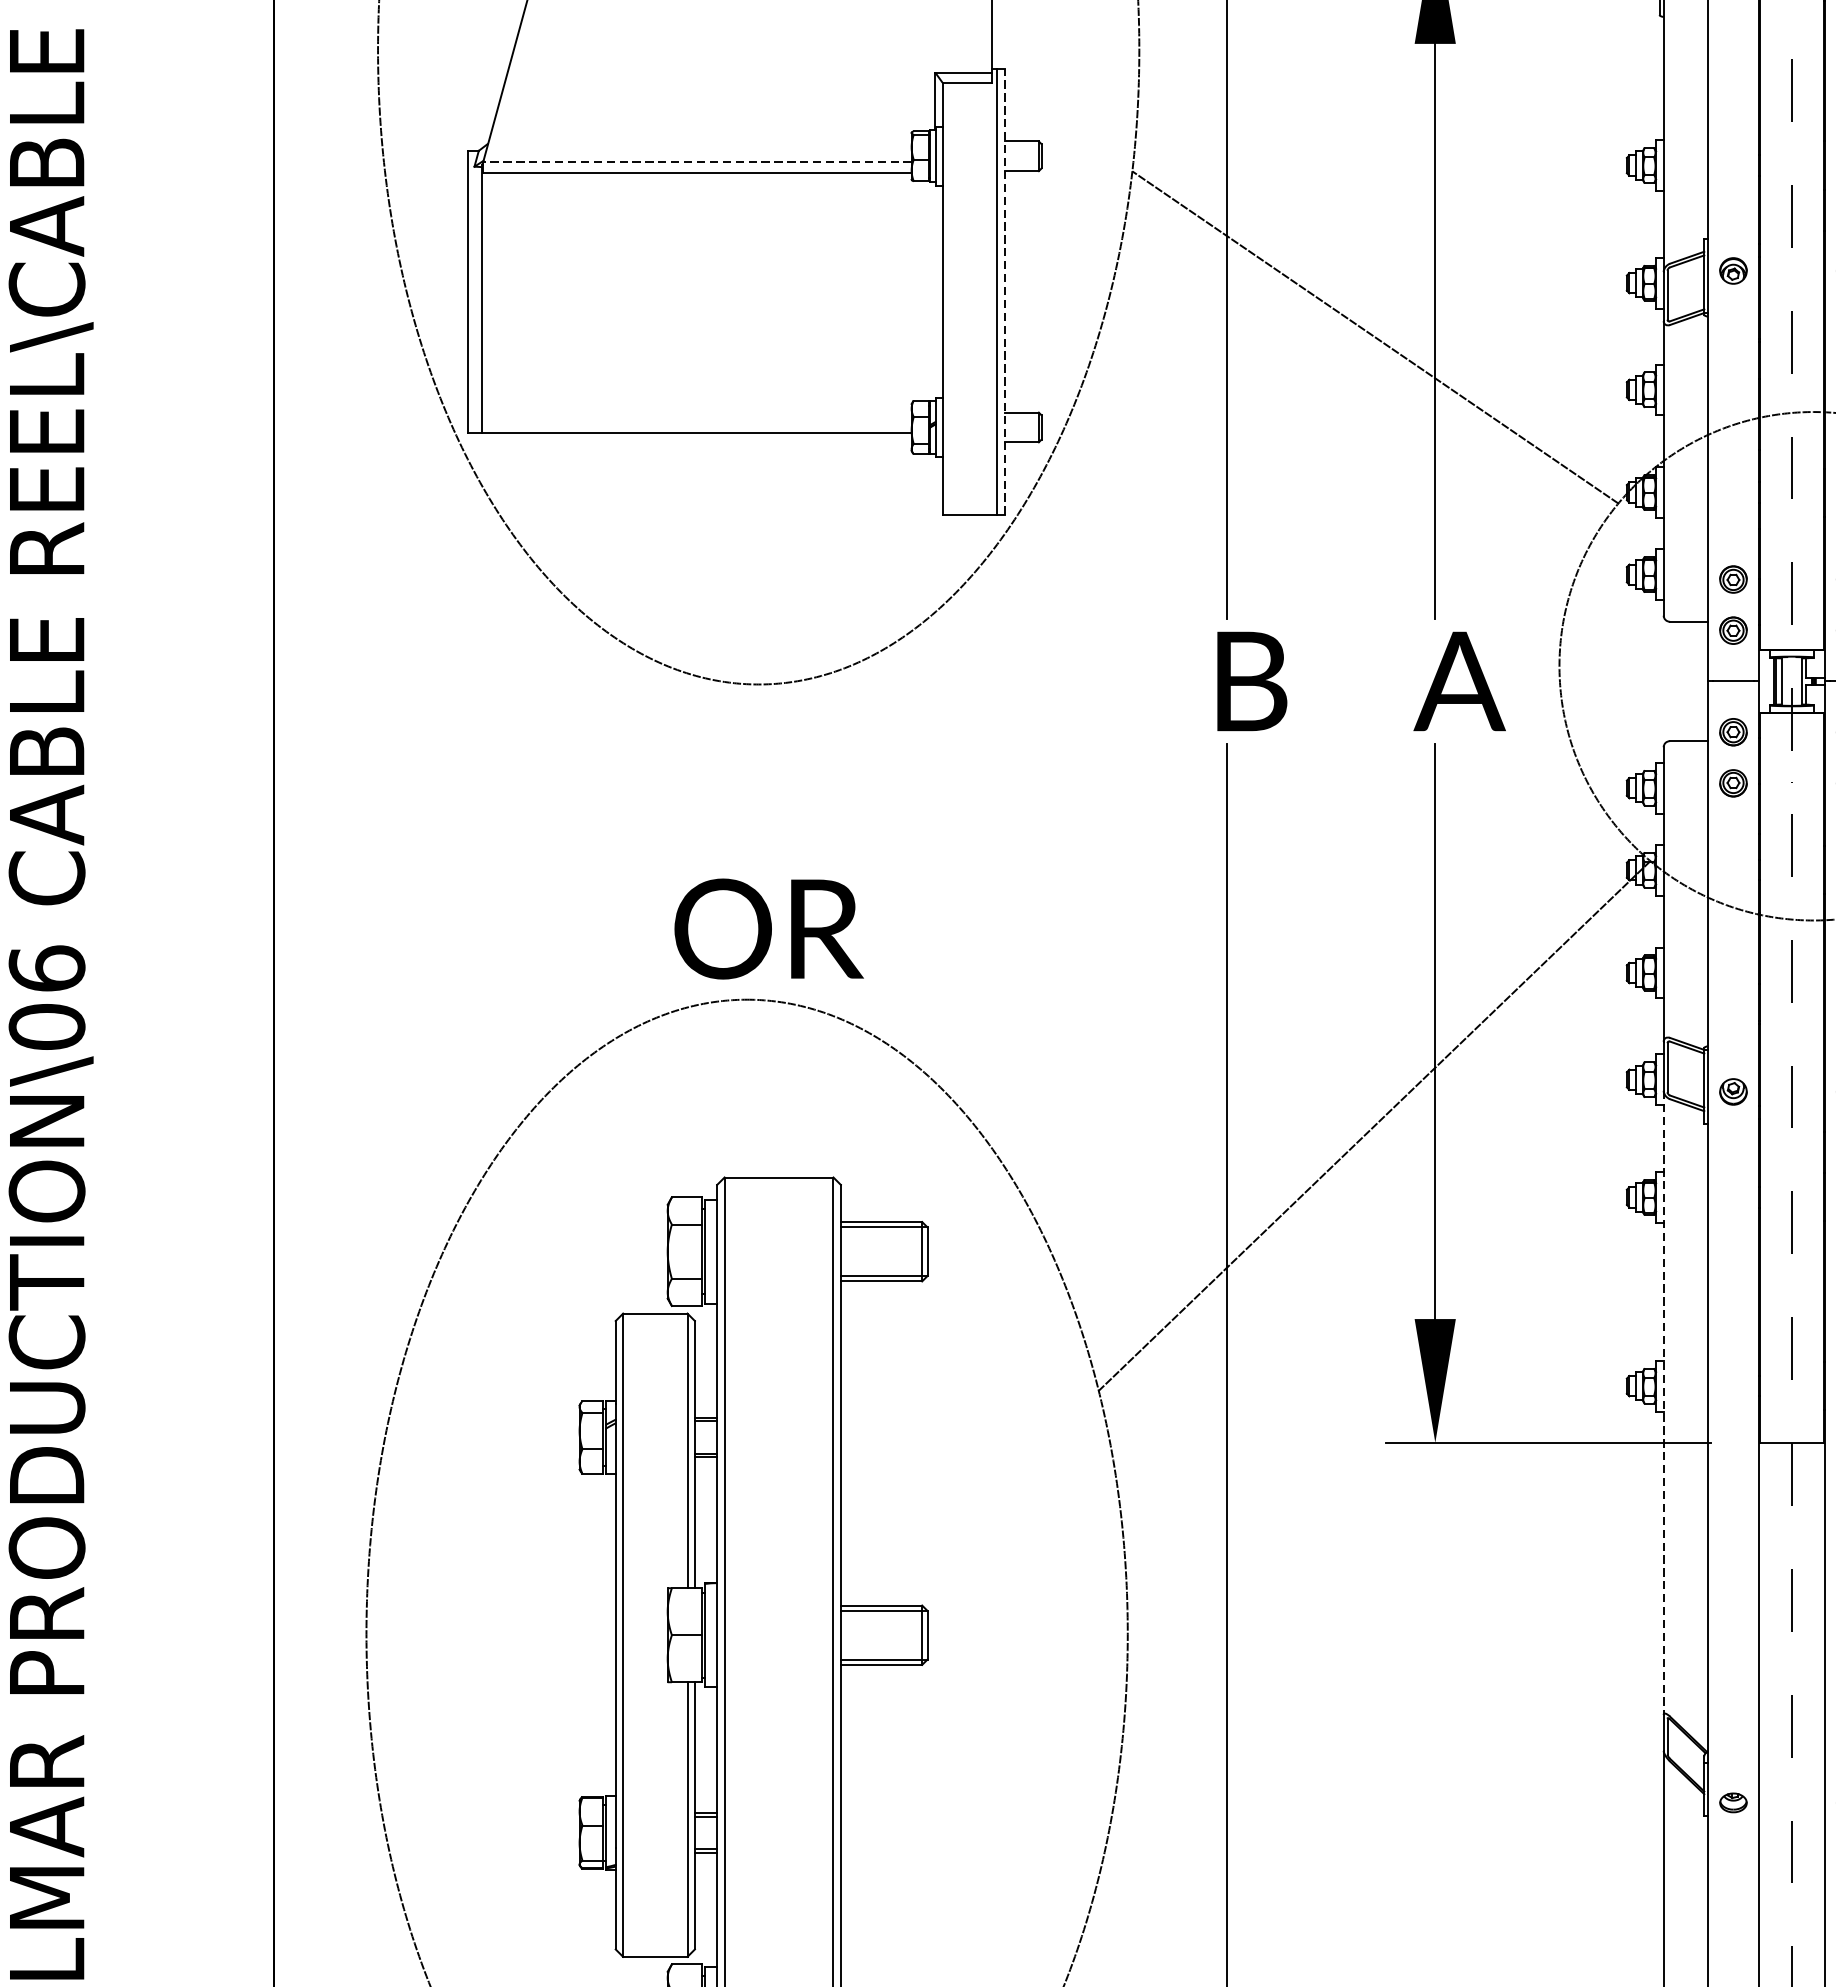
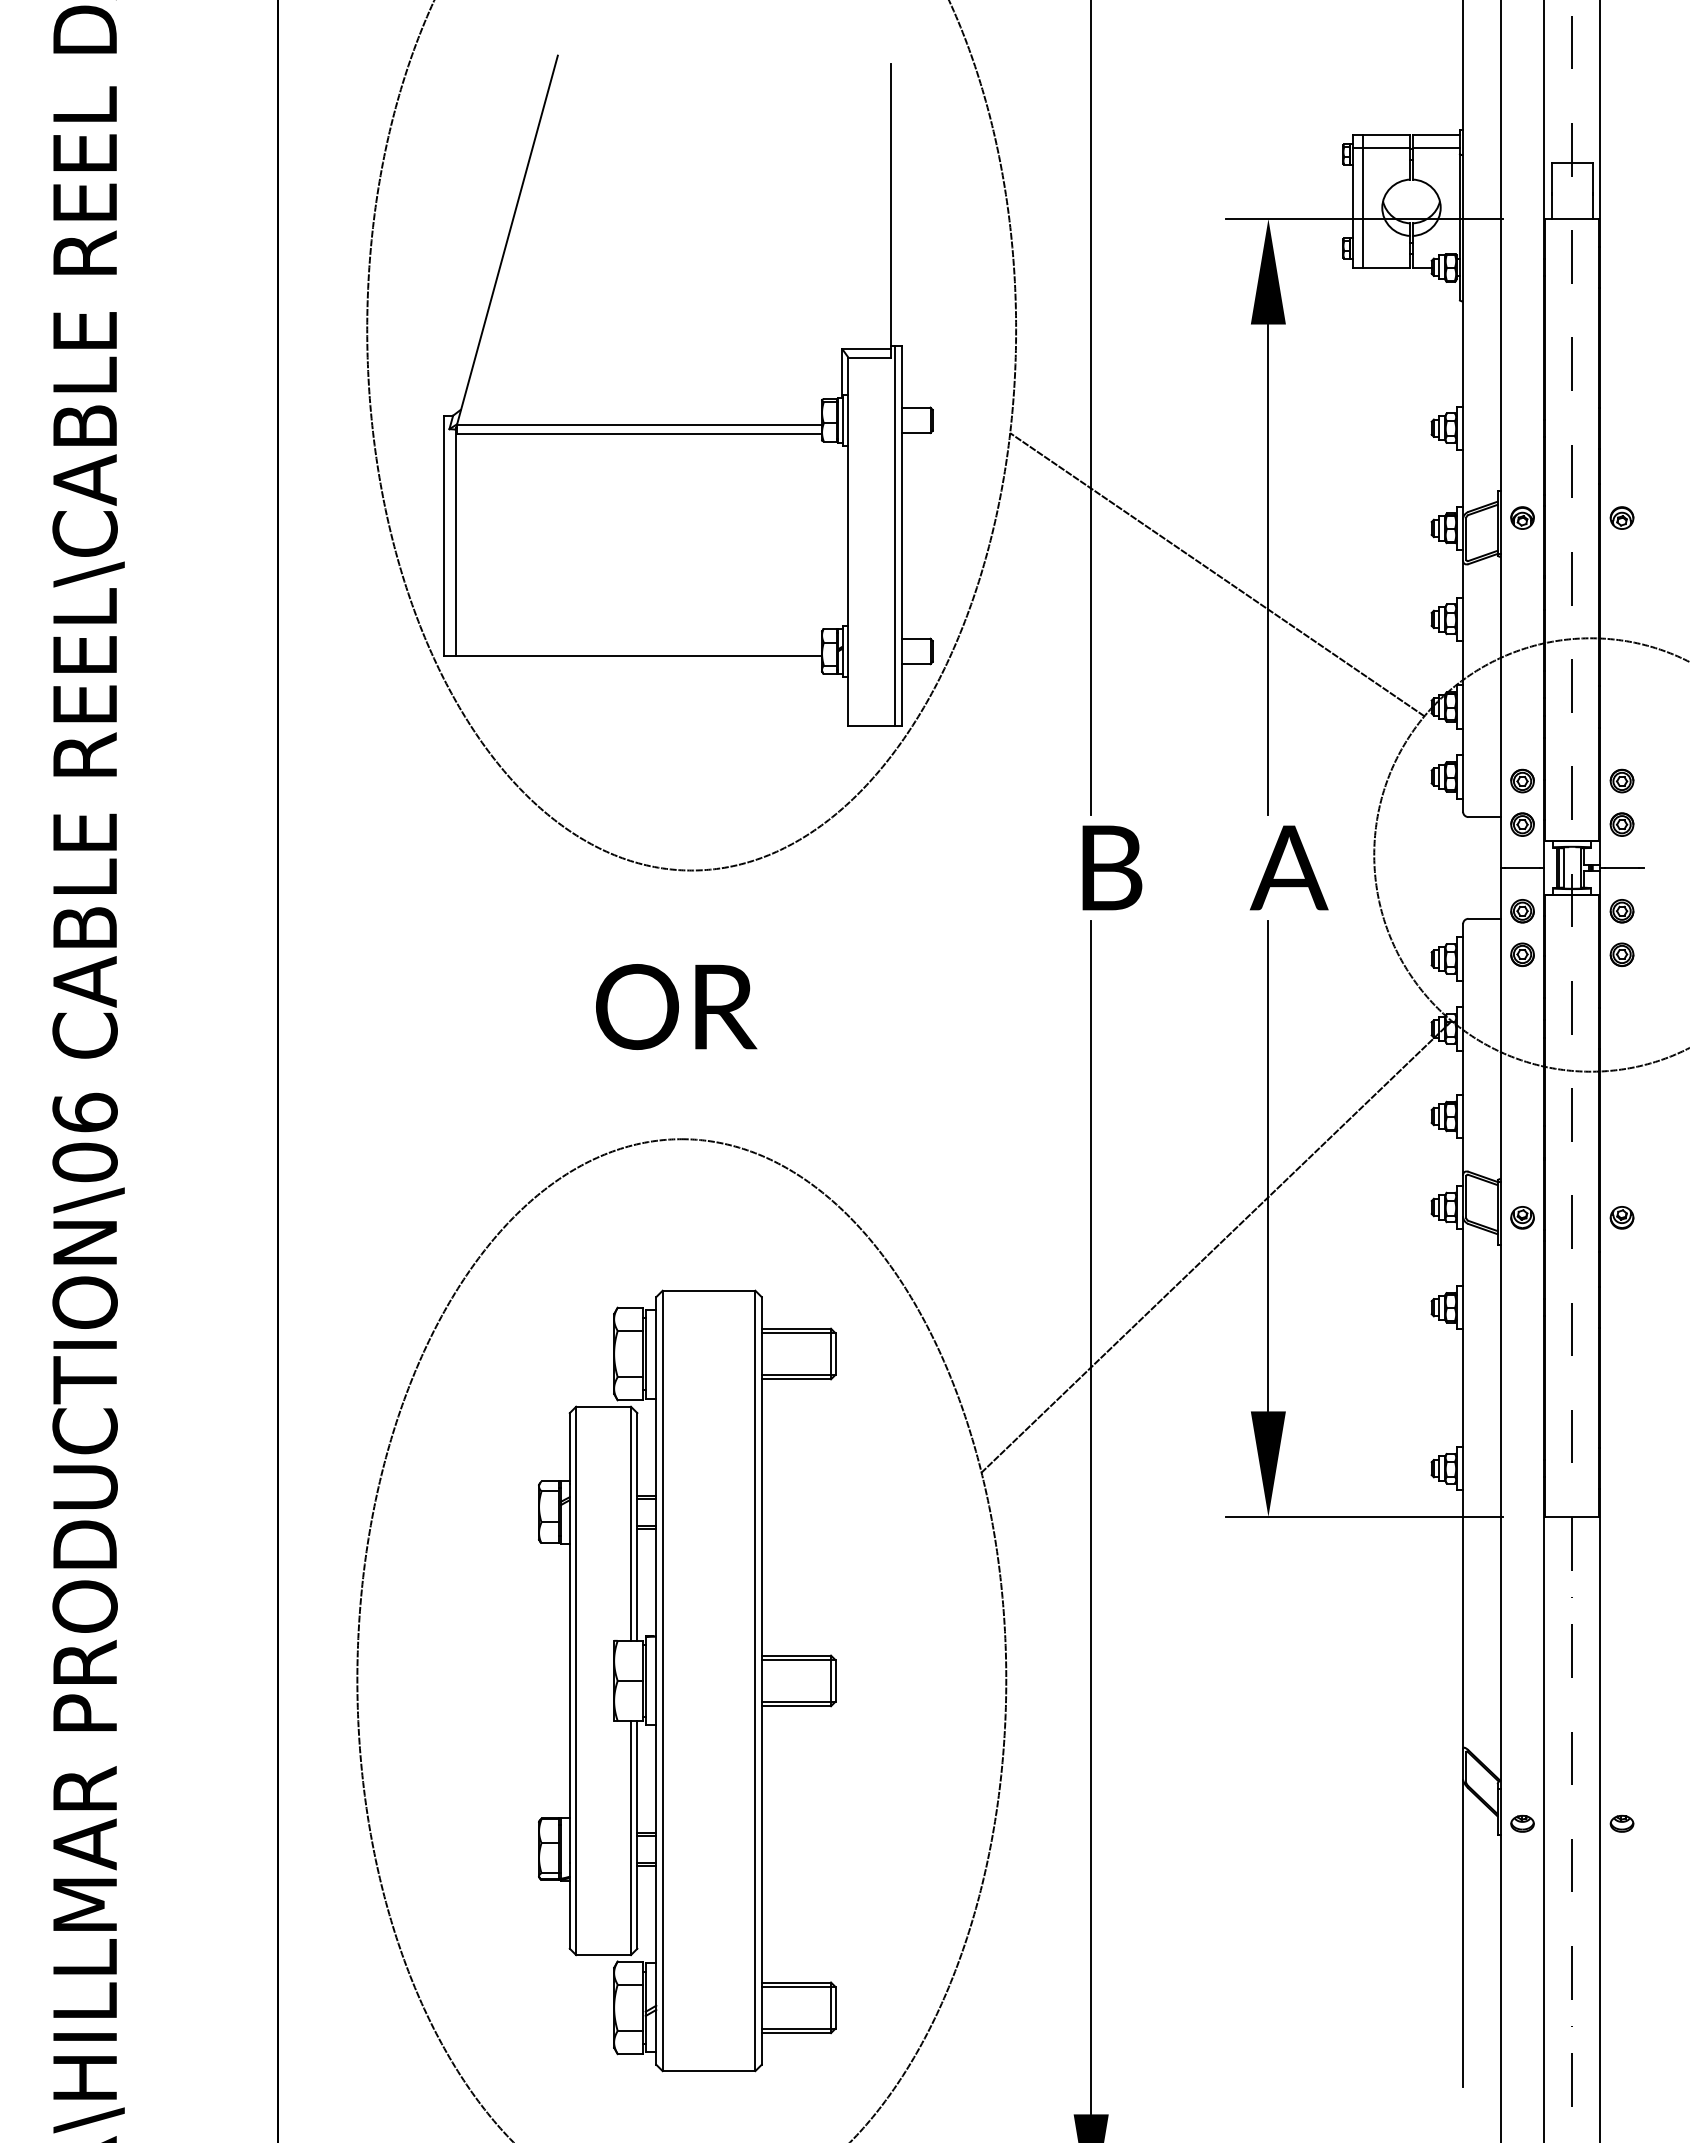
line: (697, 161) -> (639, 424), dashed -> solid
line: (1004, 291) -> (901, 535), dashed -> solid
text: (769, 928) -> (676, 1006), moved
line: (1664, 1403) -> (1463, 1483), dashed -> solid

